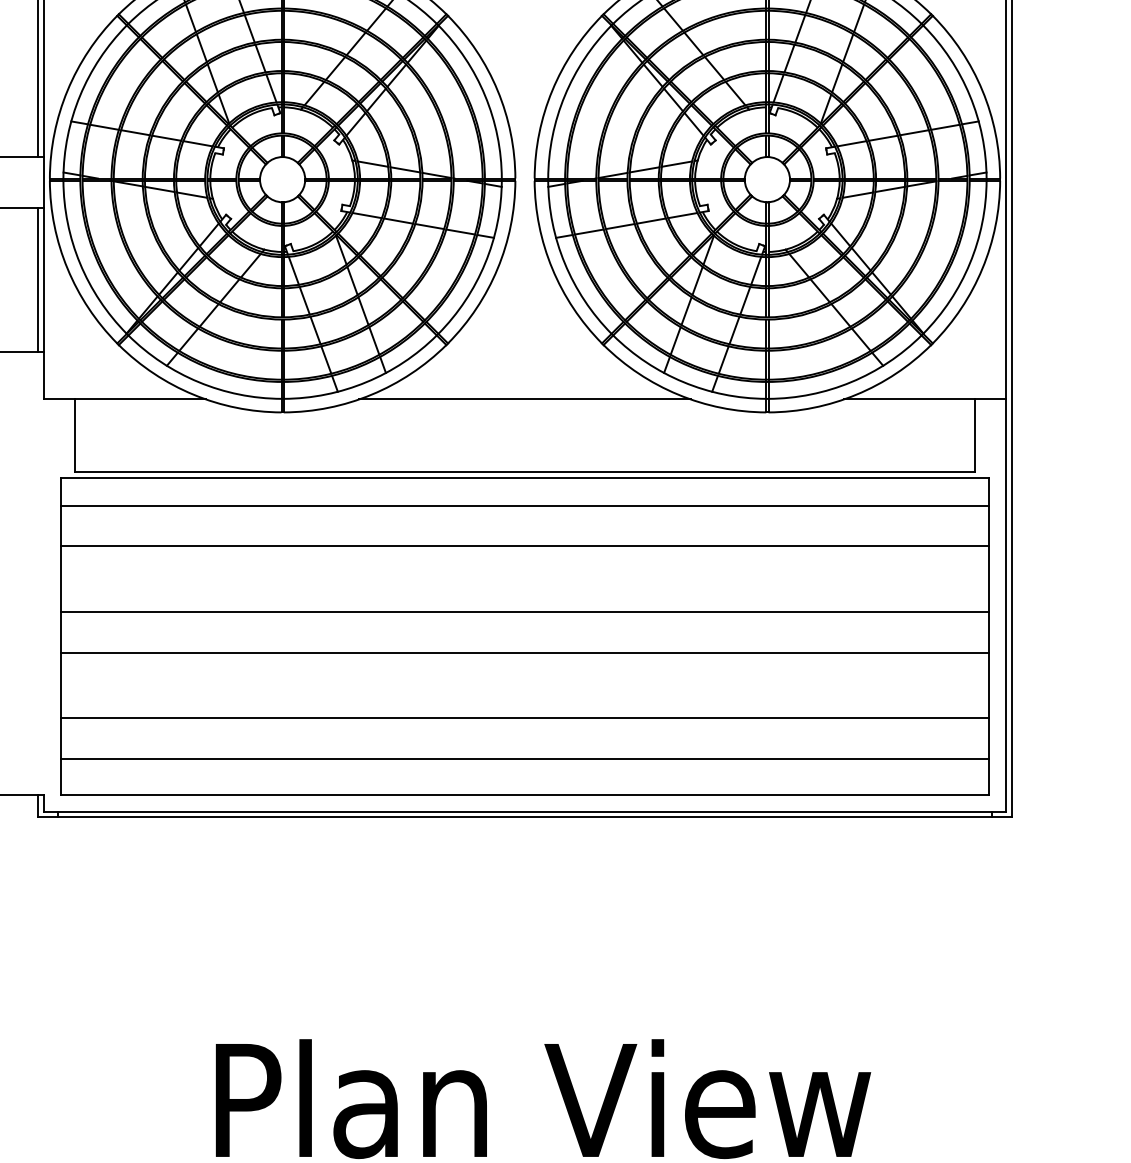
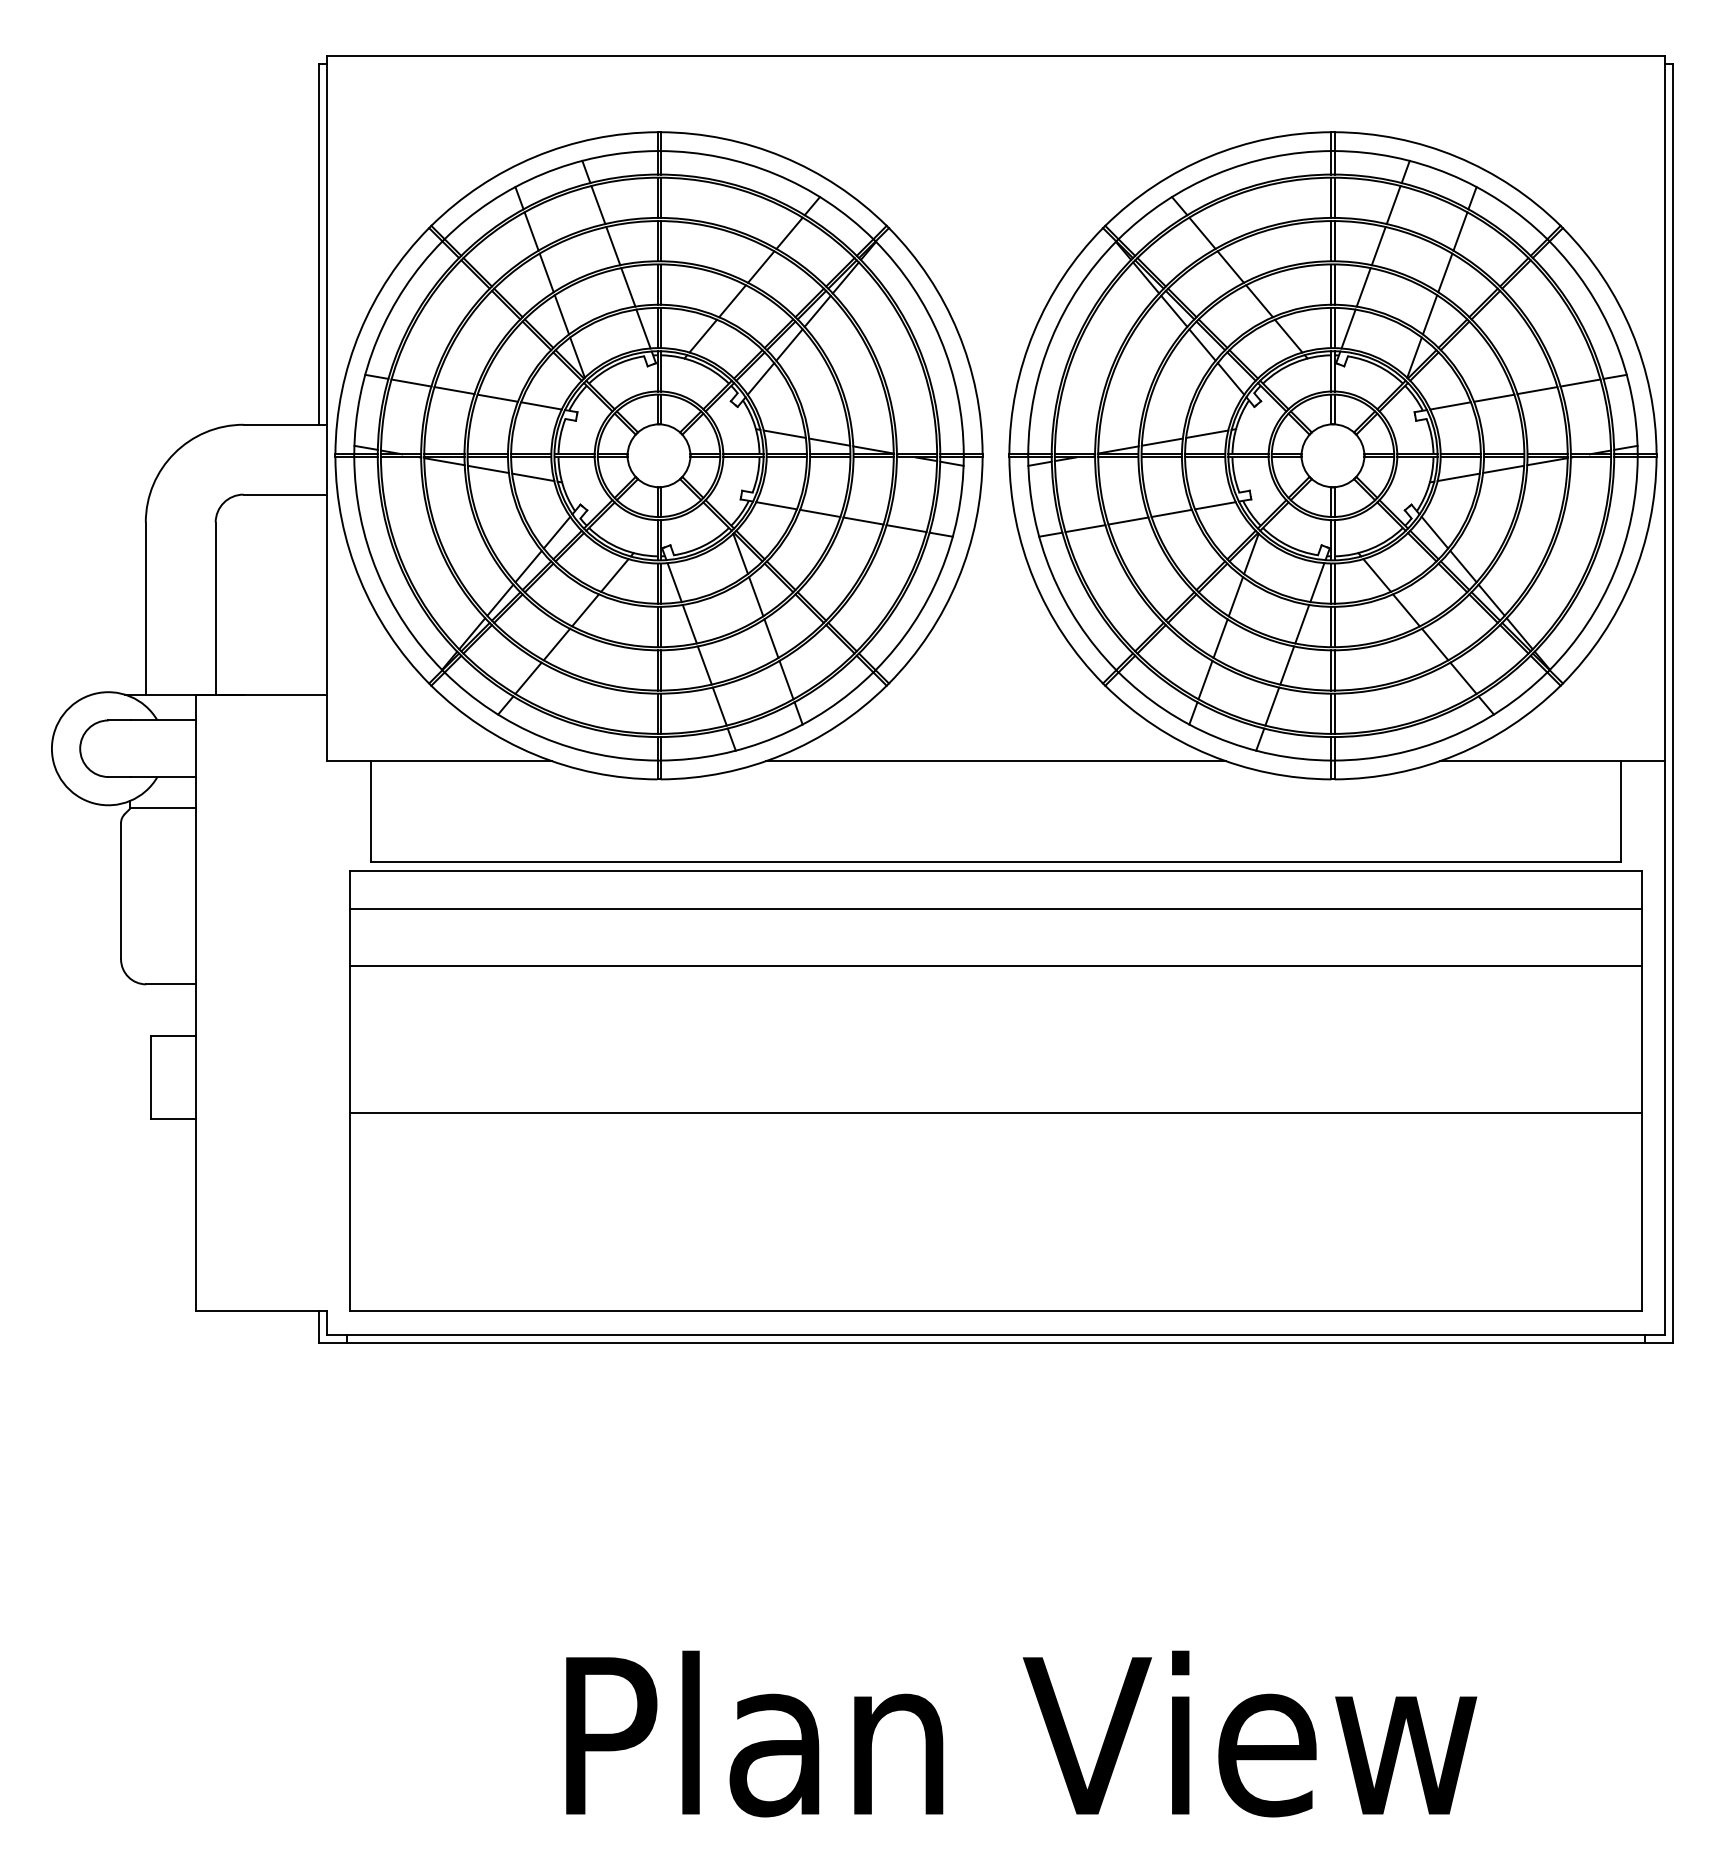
line: (37, 279) -> (318, 594), removed
line: (524, 611) -> (995, 1056), removed
line: (524, 718) -> (995, 1204), removed
line: (524, 758) -> (995, 1260), removed

